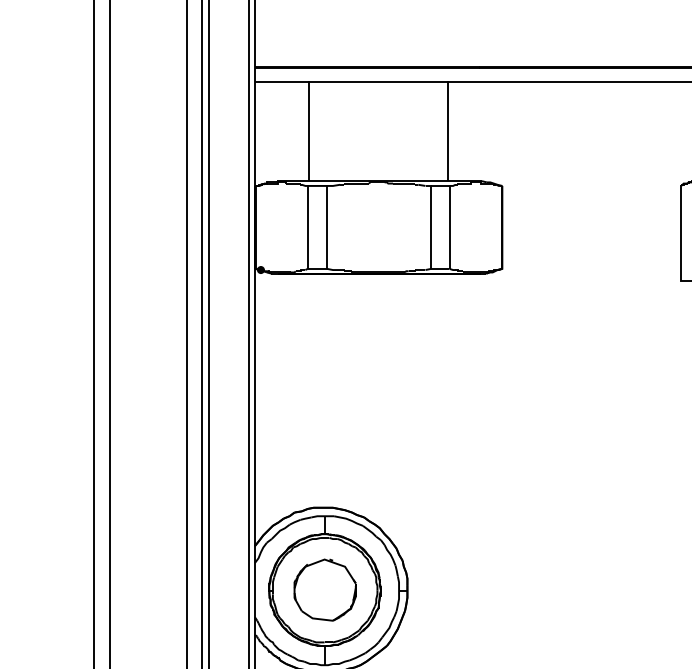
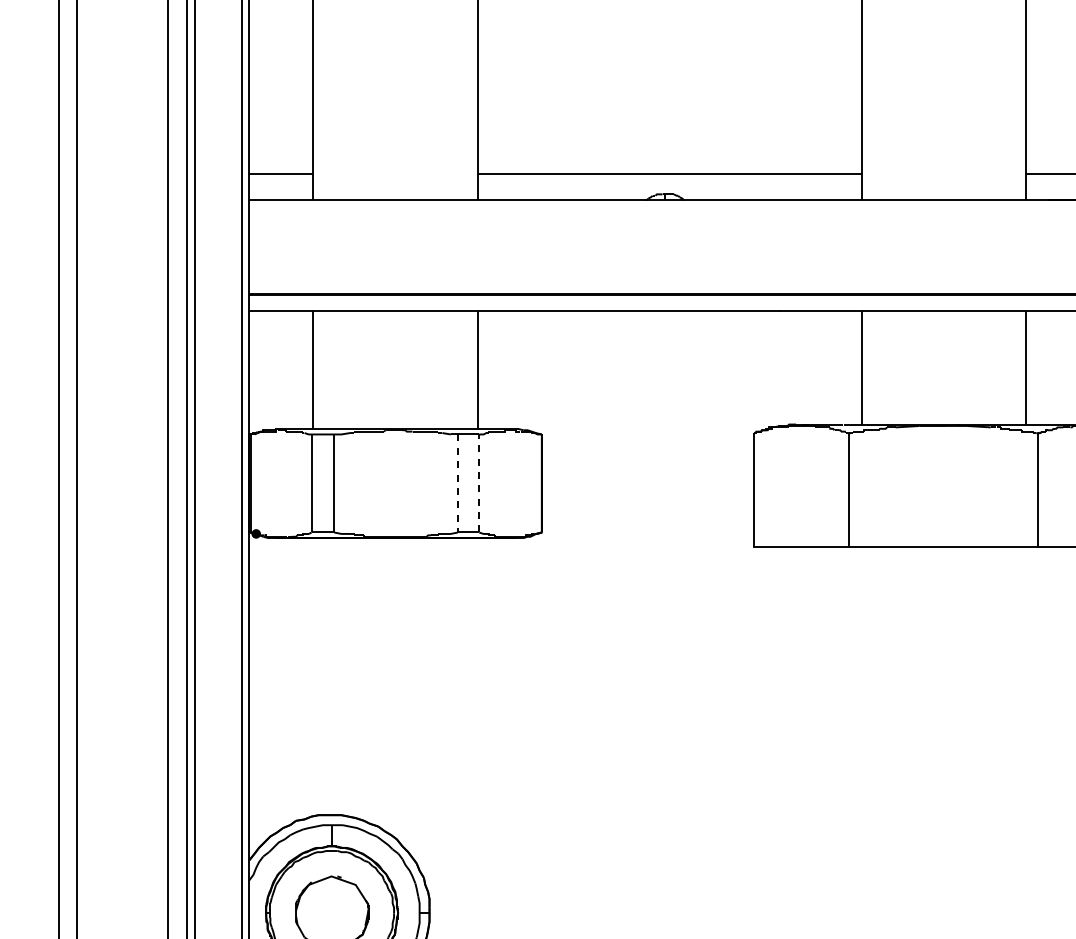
line: (449, 226) -> (479, 482), solid -> dashed
line: (431, 227) -> (458, 483), solid -> dashed

